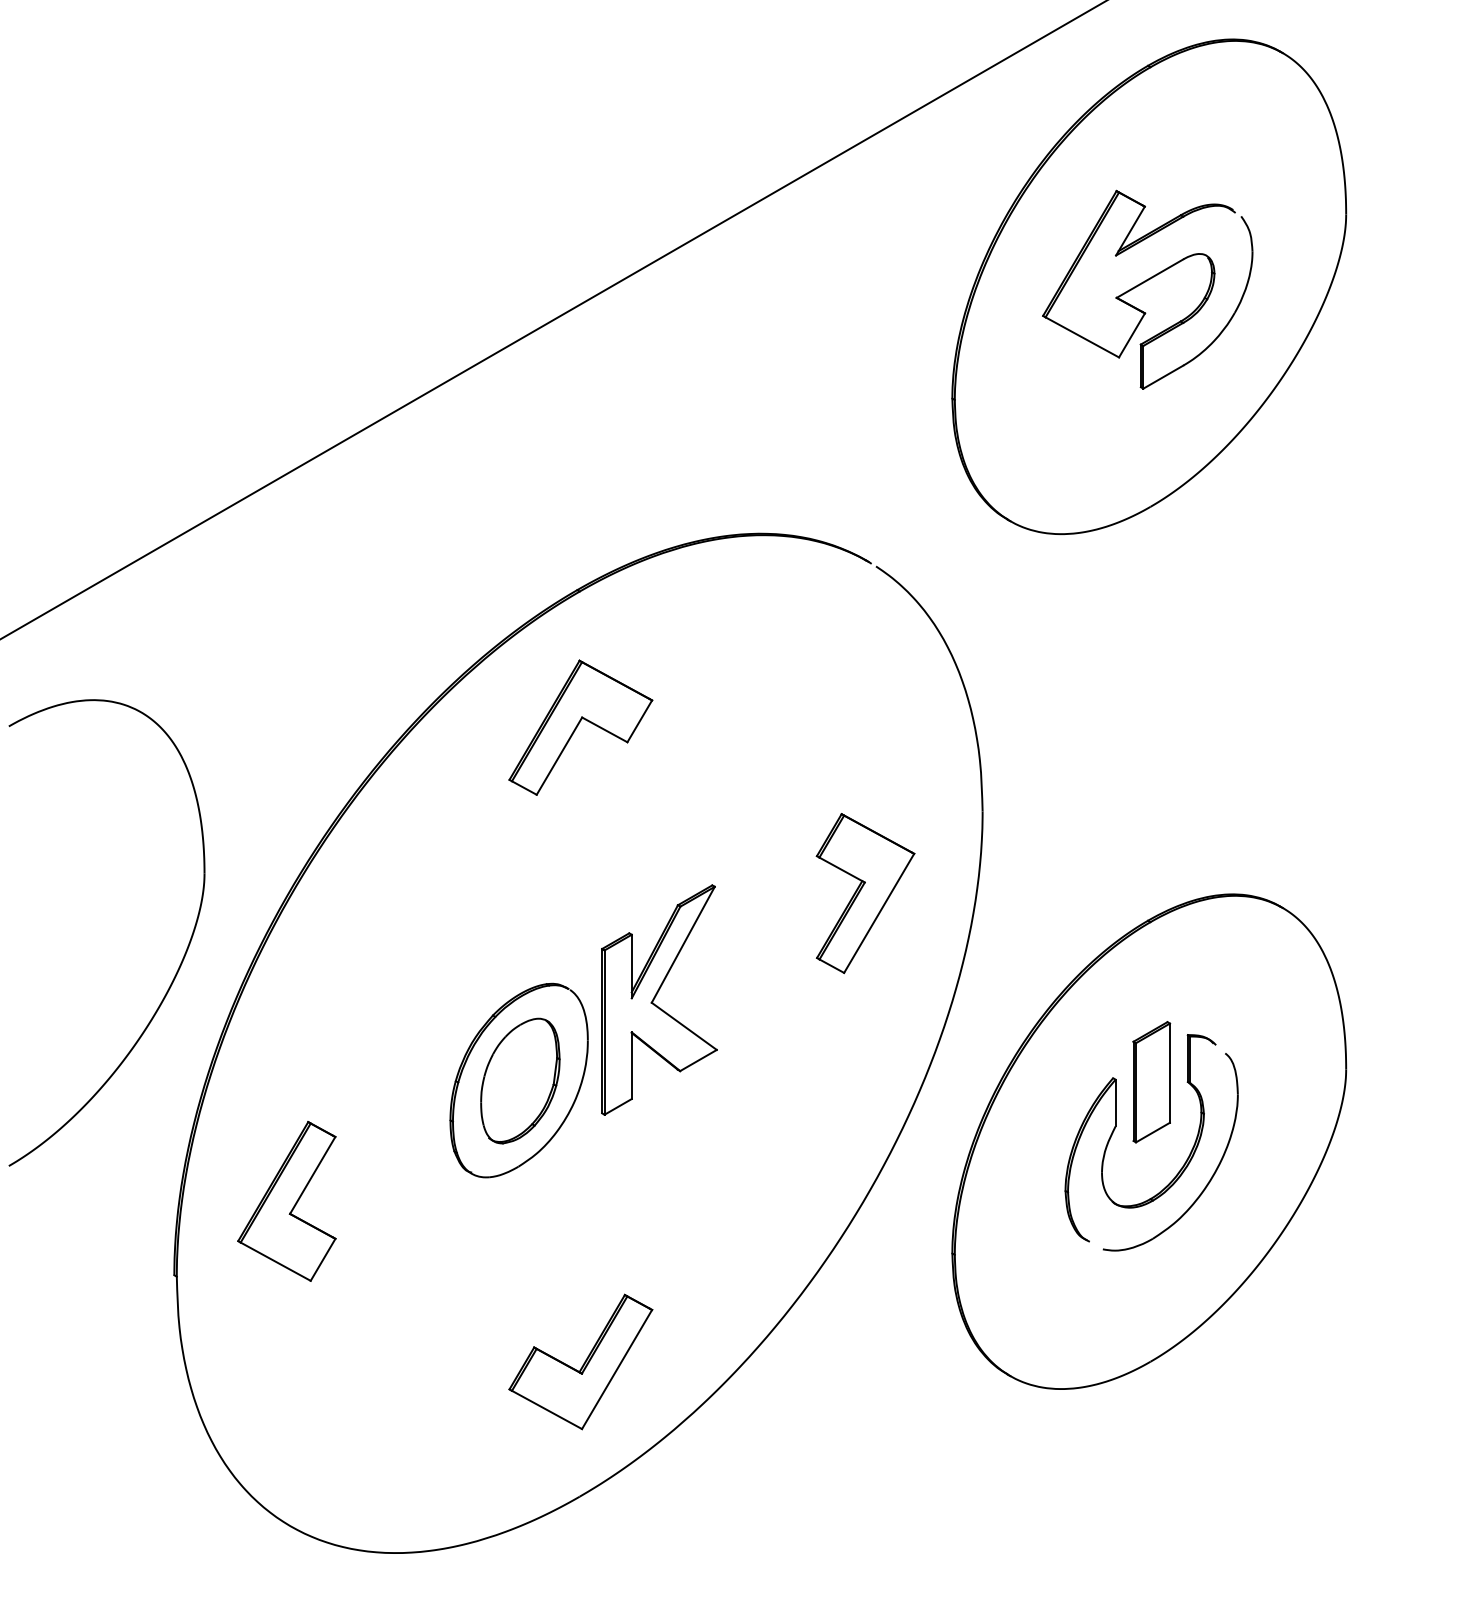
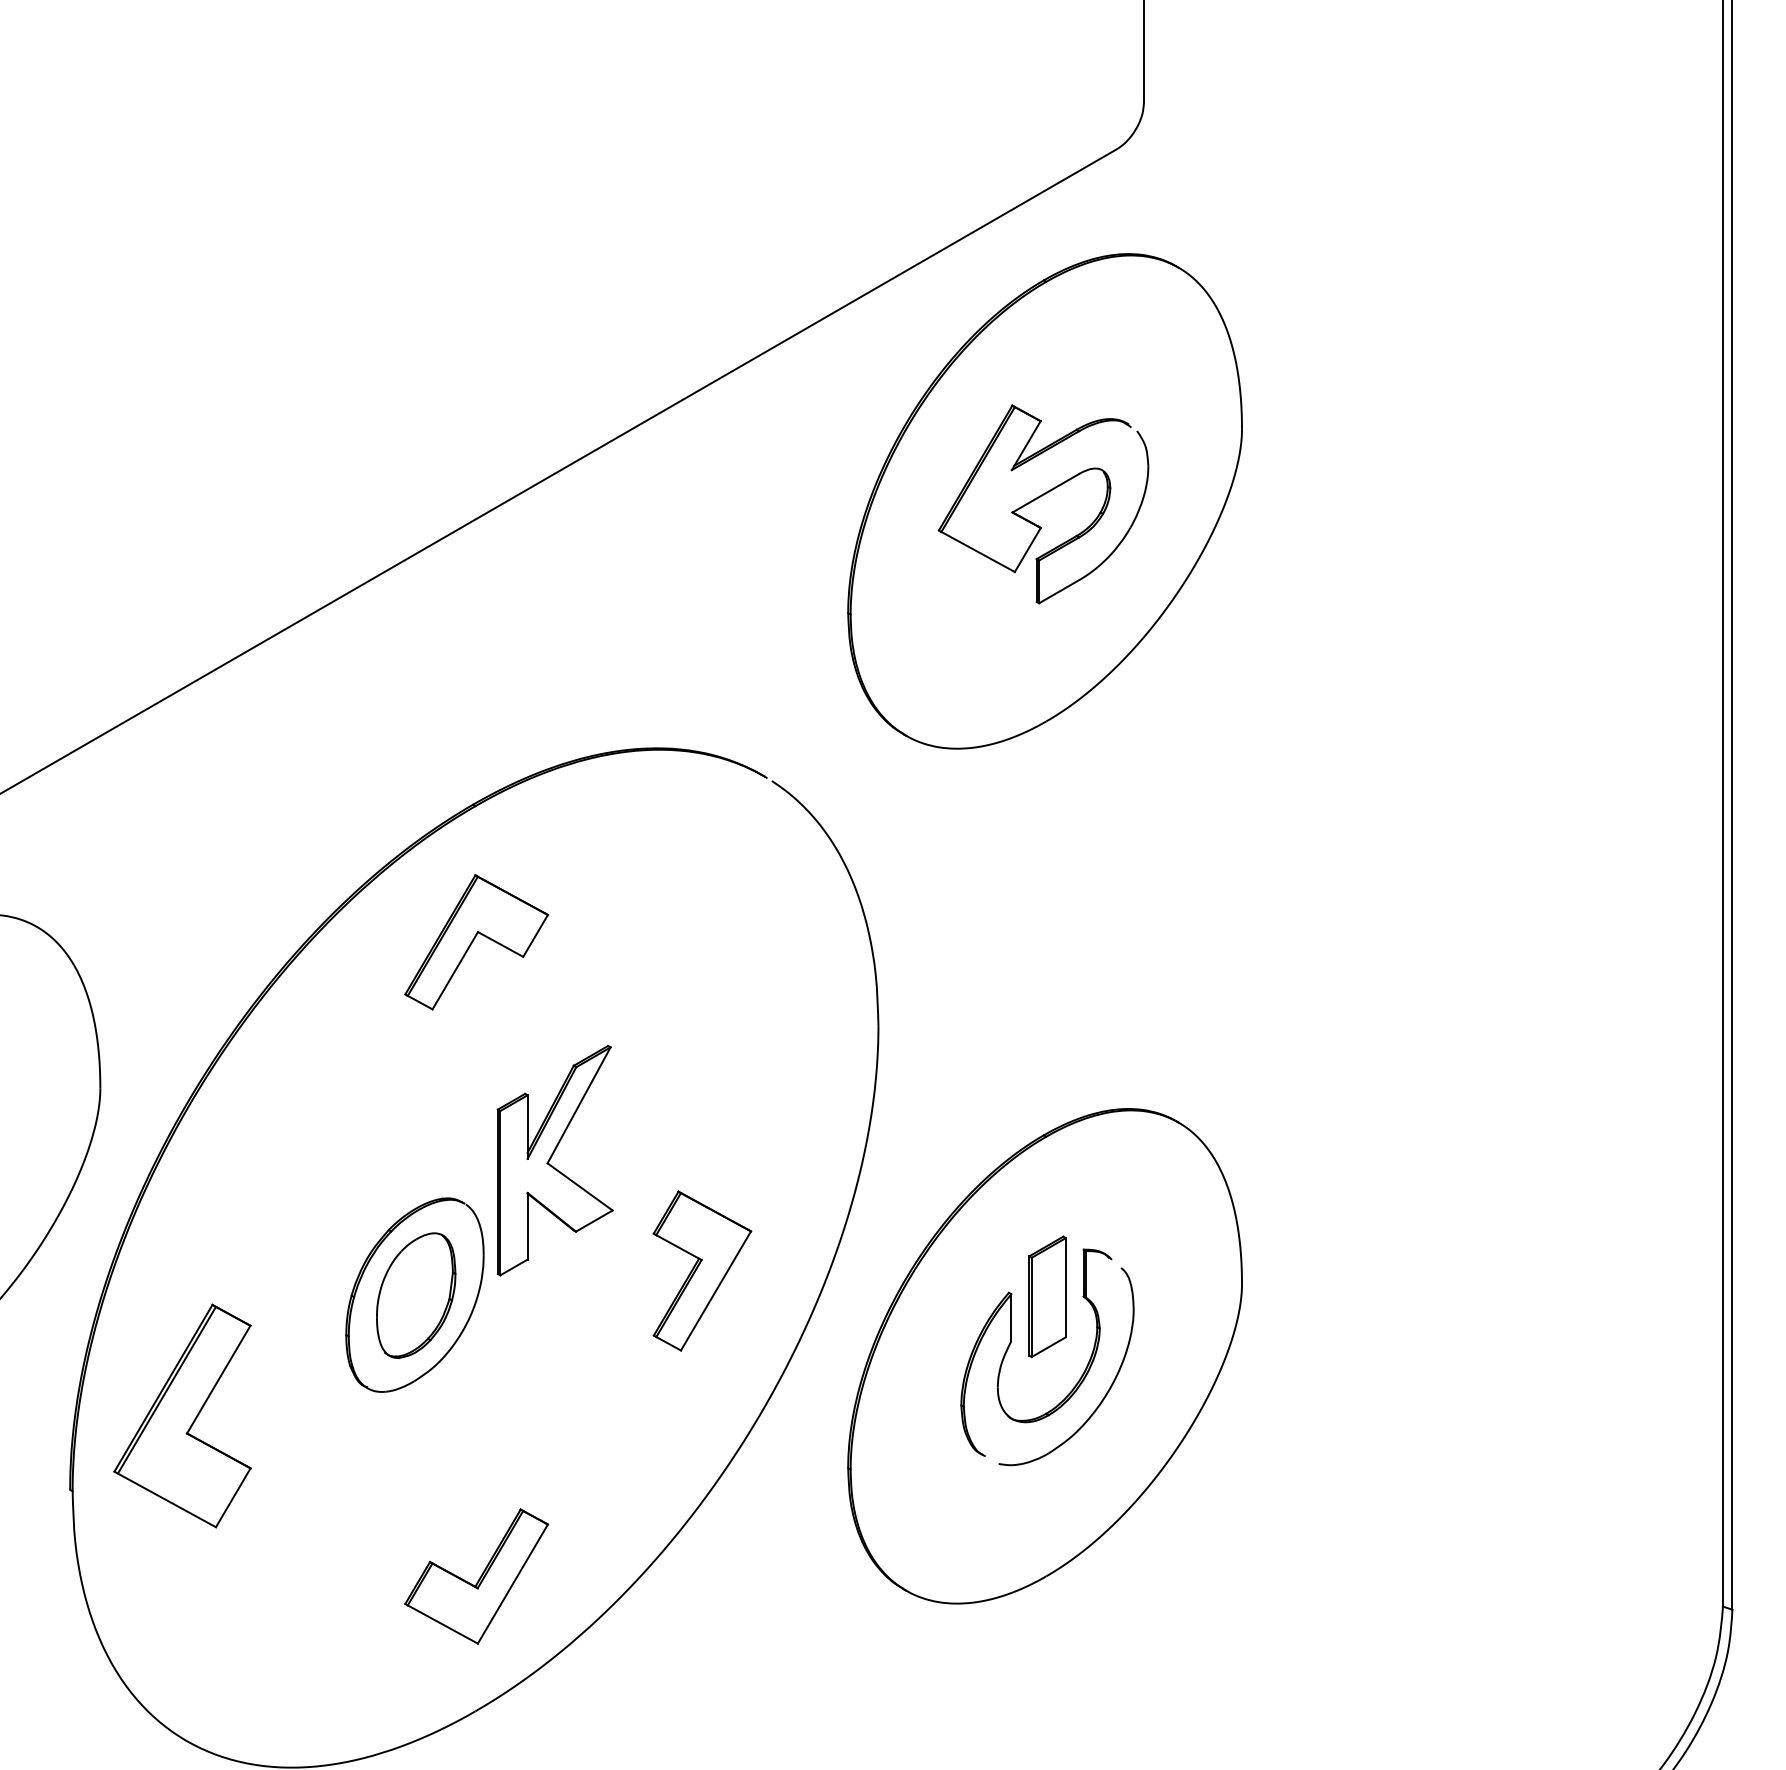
part: (865, 892) -> (702, 1270), moved
part: (658, 999) -> (554, 1160), moved
part: (286, 1200) -> (182, 1415), size x1.4

